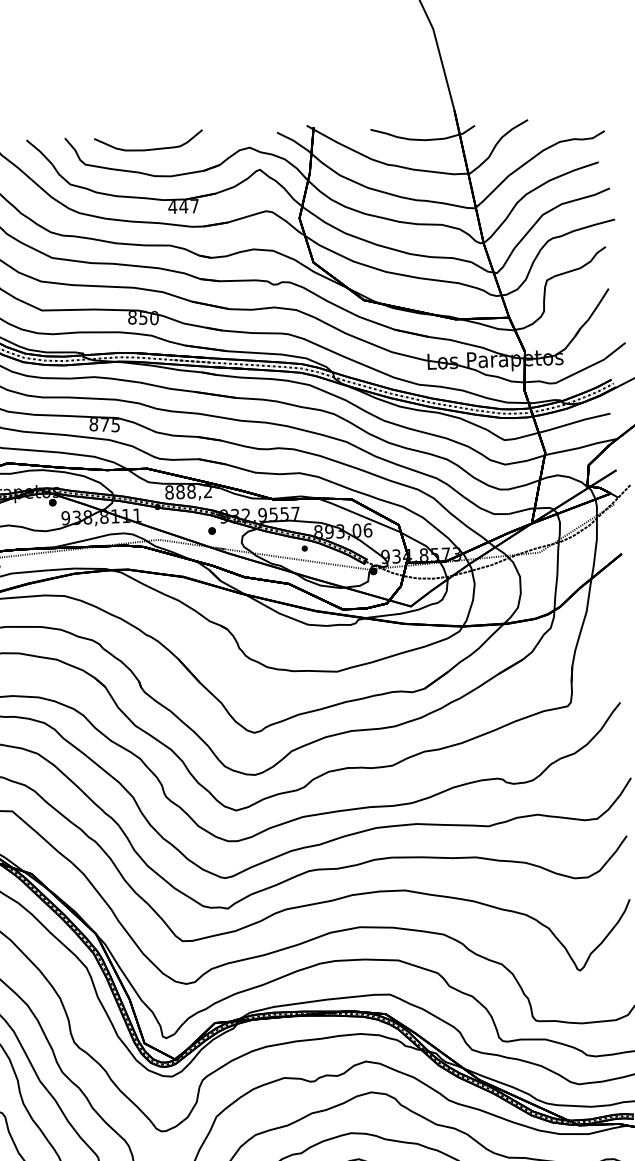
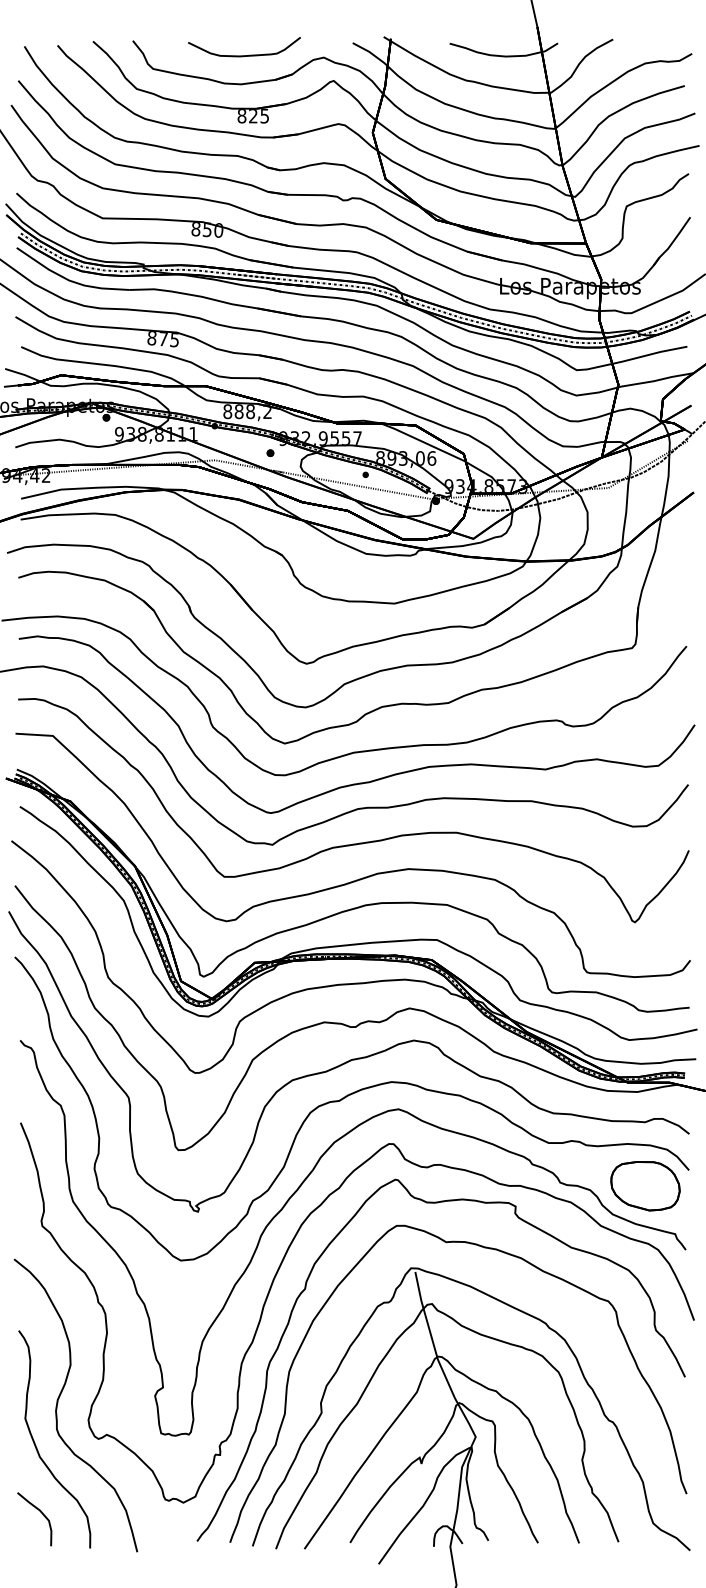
curve: (148, 149) -> (244, 55), moved
text: (182, 206) -> (252, 116), 447 -> 825

